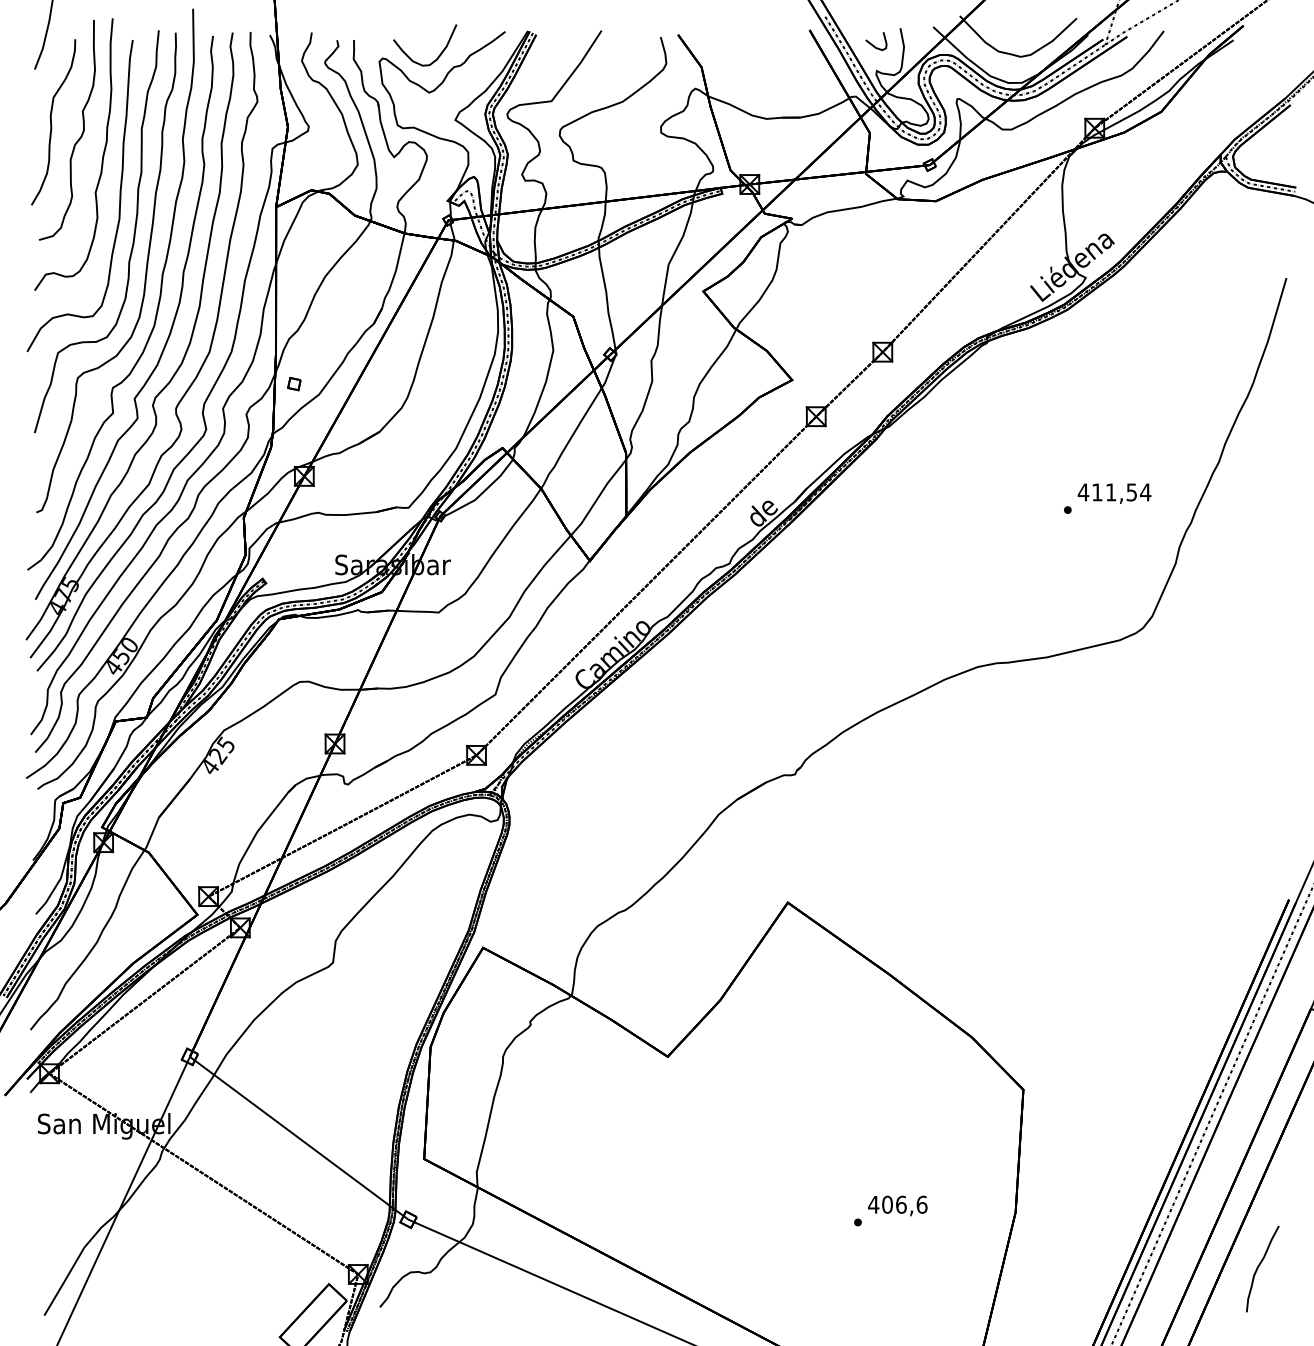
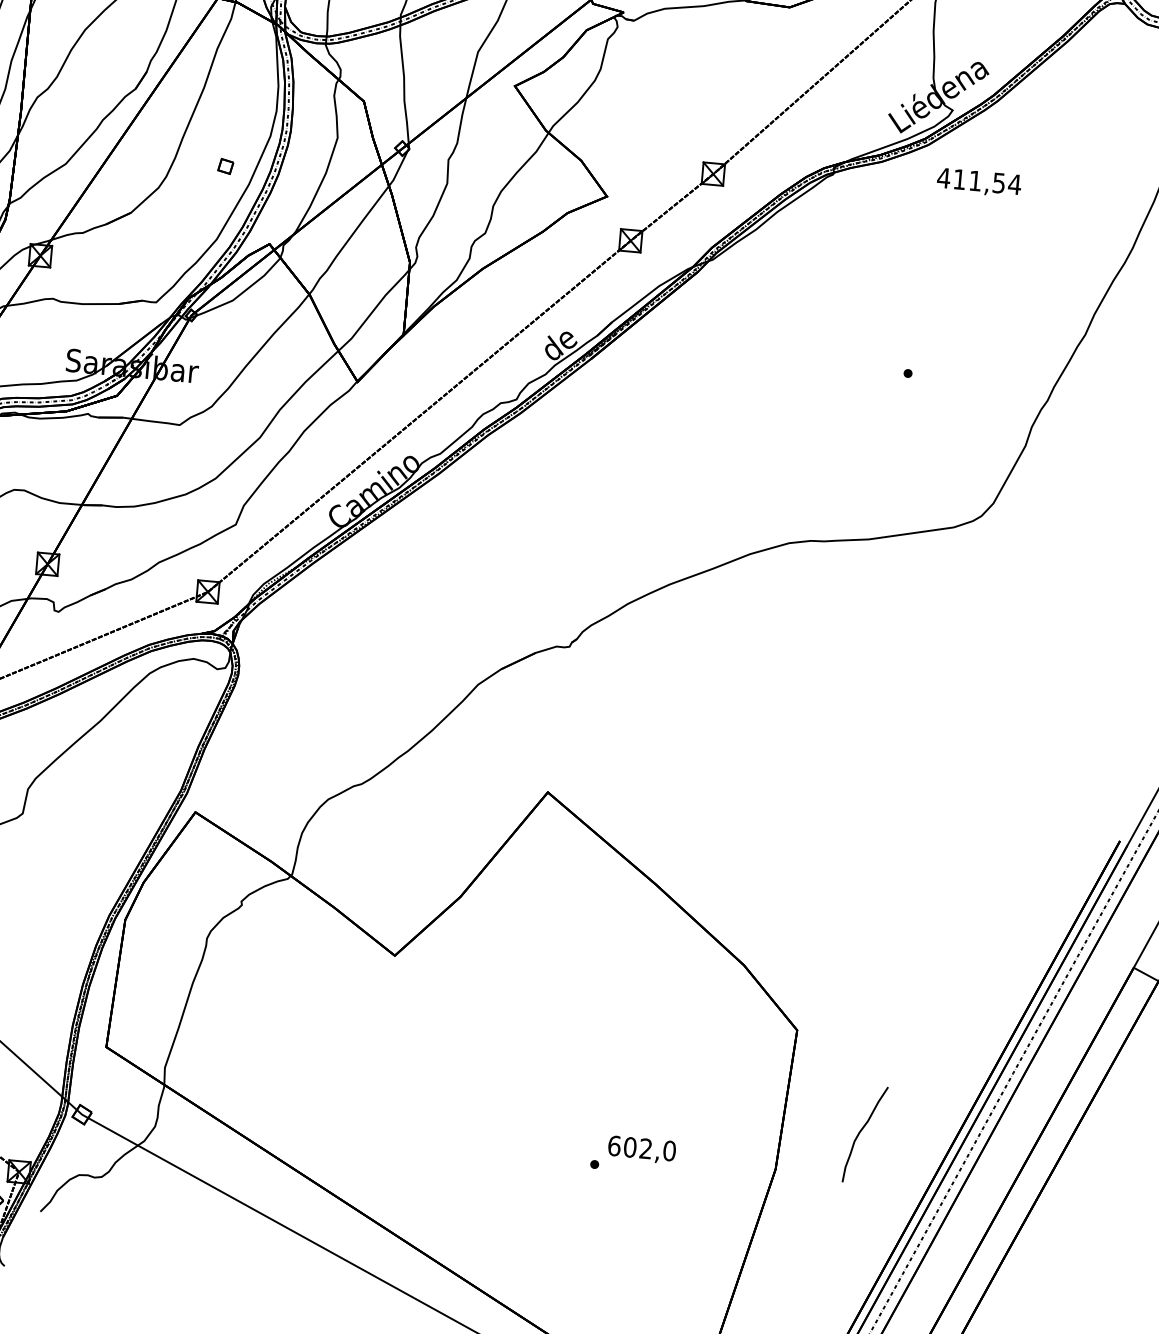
part: (294, 383) -> (226, 165), moved
text: (1114, 493) -> (979, 182), moved
text: (897, 1204) -> (641, 1148), 406,6 -> 602,0
curve: (1260, 1265) -> (863, 1130), moved

